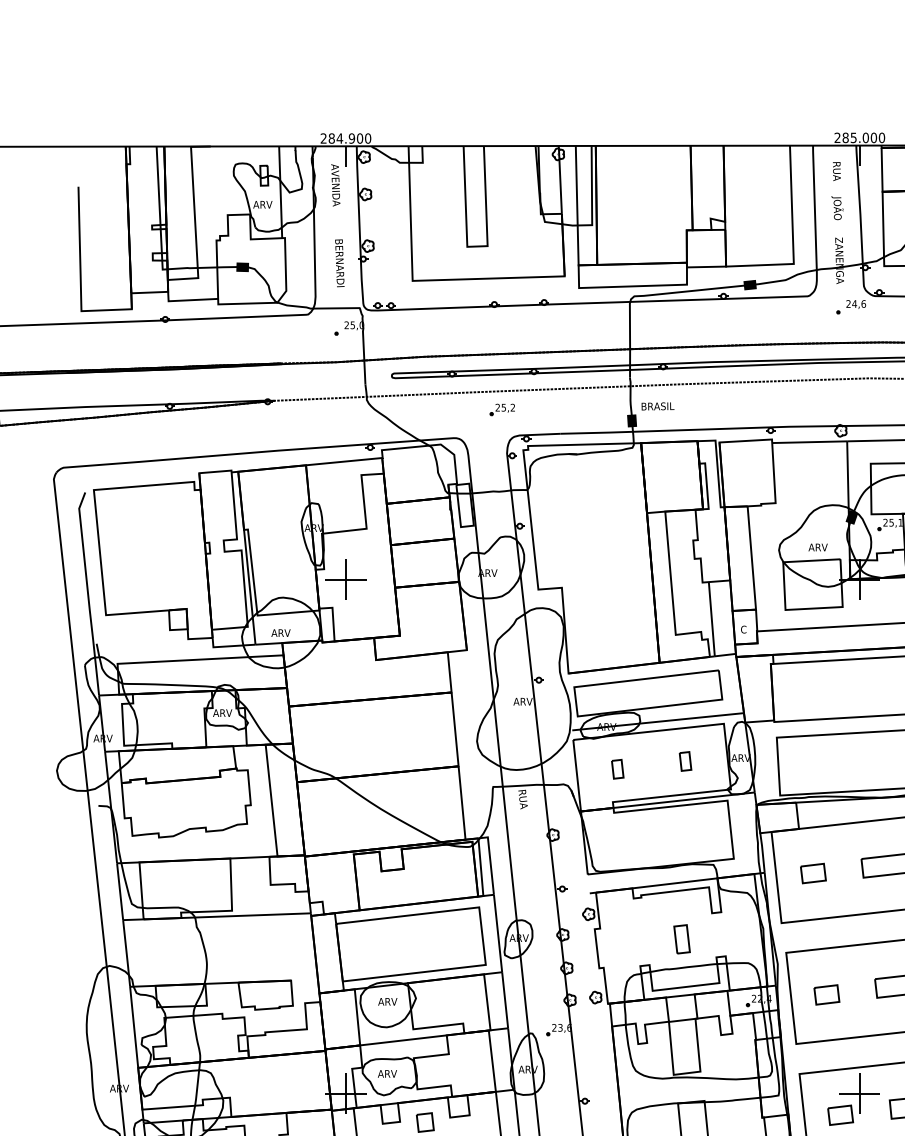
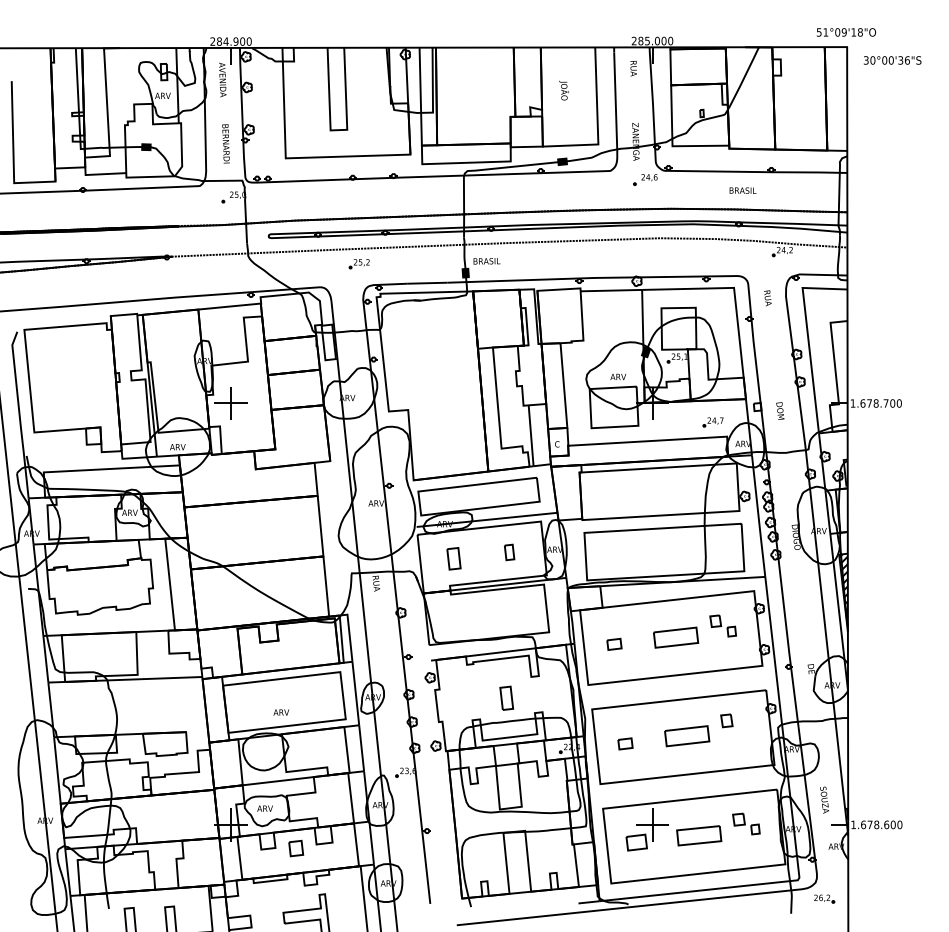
text: (836, 207) -> (563, 90), moved
part: (617, 768) -> (453, 558), size x1.4
part: (813, 873) -> (614, 644), size x0.7
part: (826, 994) -> (625, 743), size x0.7
text: (387, 1001) -> (281, 712), moved

